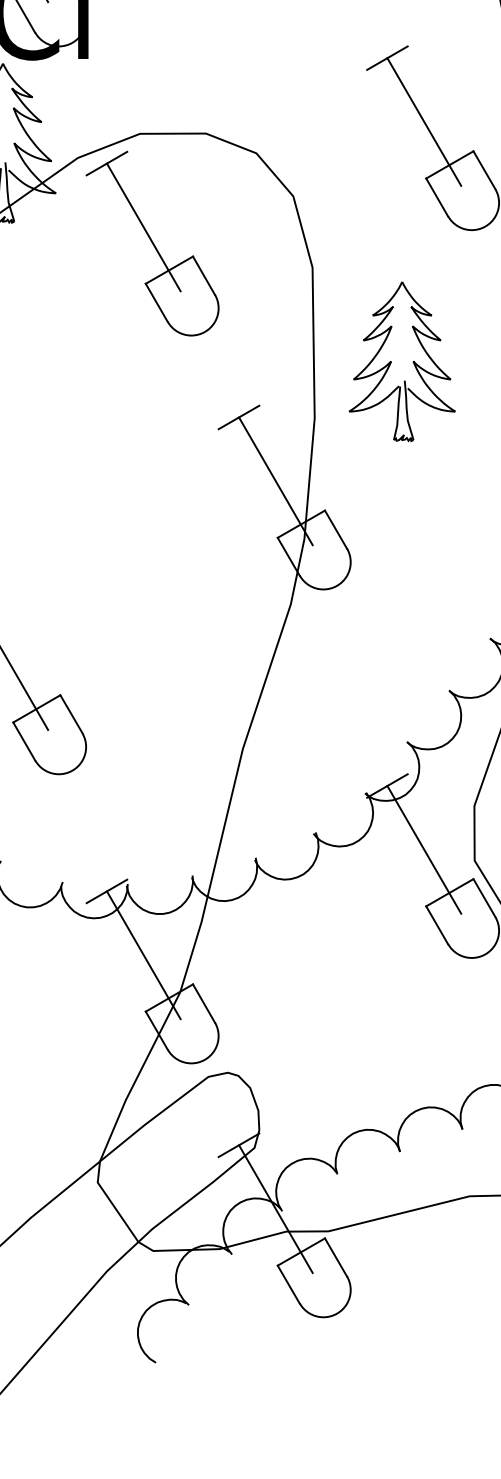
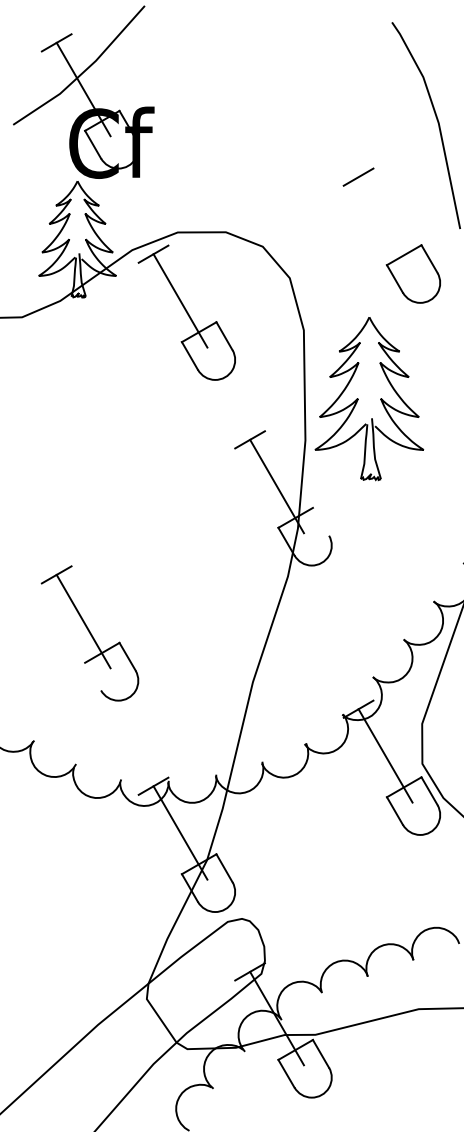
line: (424, 121) -> (385, 223), removed
part: (402, 362) -> (369, 399), size x1.4
line: (335, 529) -> (320, 521), removed
line: (24, 741) -> (93, 676), removed

